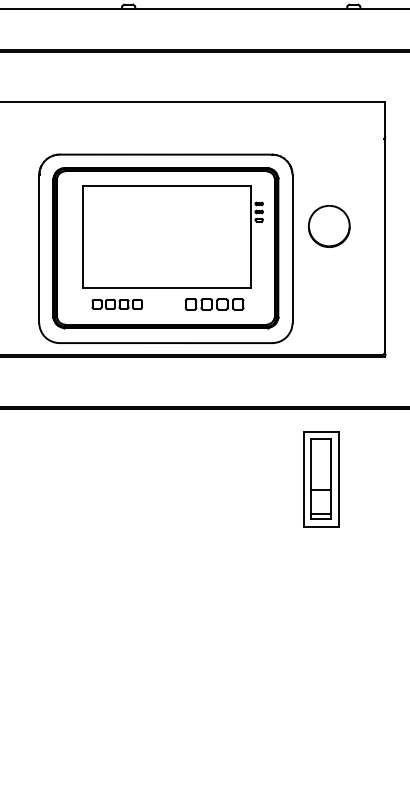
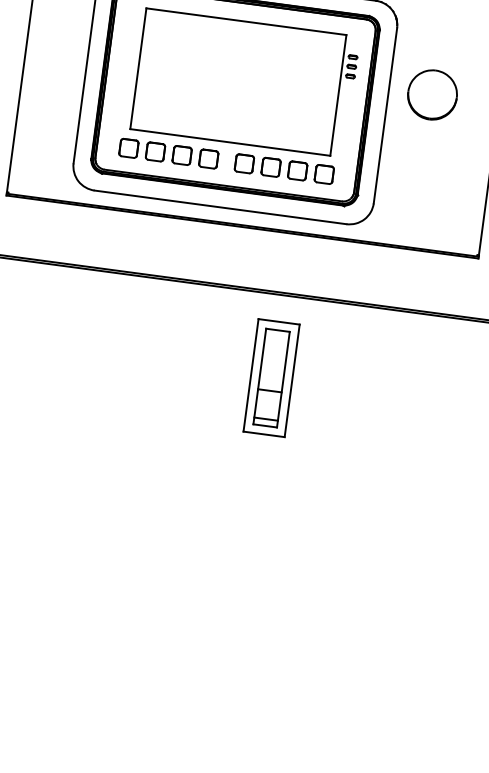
part: (117, 304) -> (169, 153), size x1.67
part: (214, 304) -> (284, 169), size x1.43
part: (321, 479) -> (271, 378), moved

